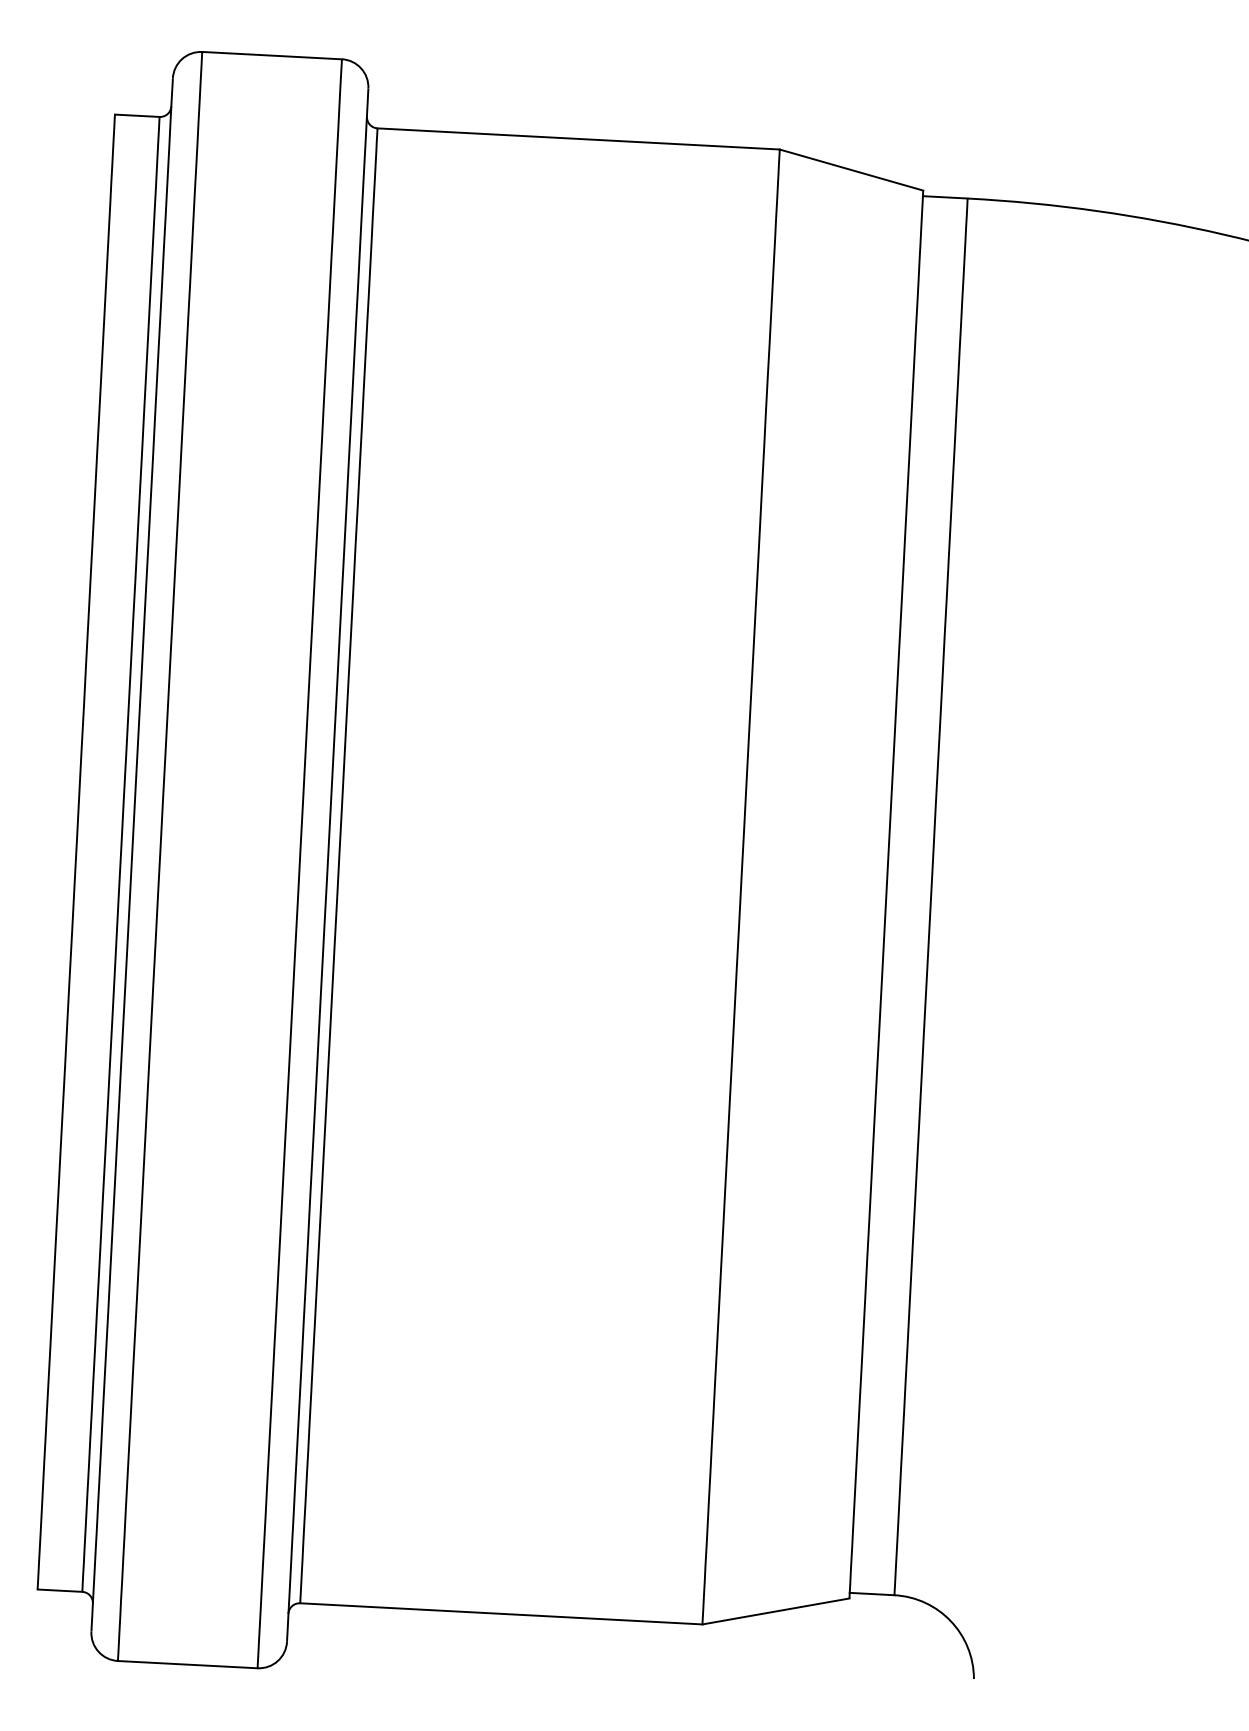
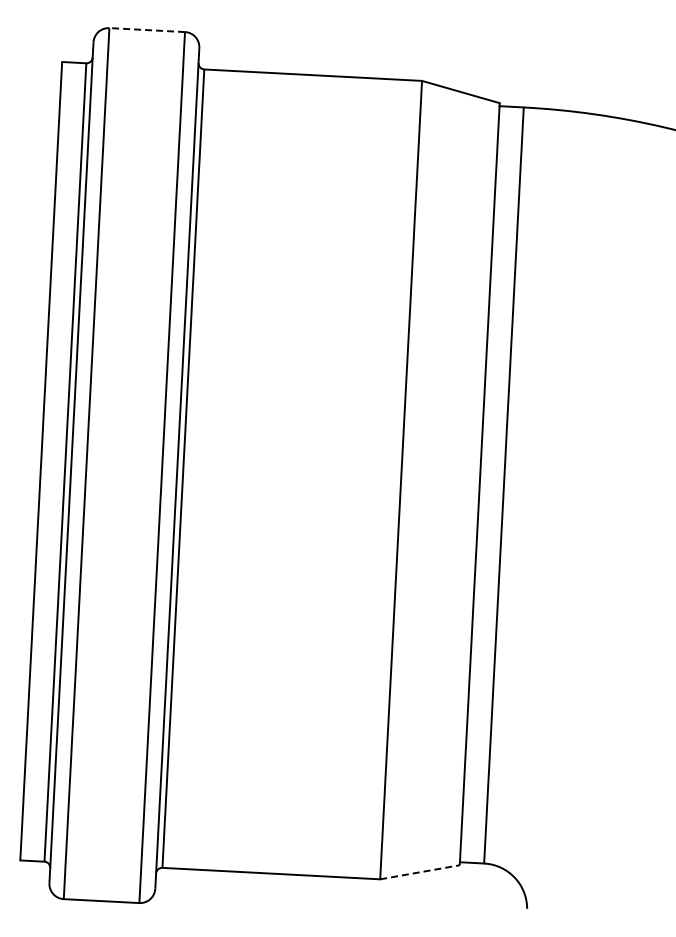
line: (272, 56) -> (147, 30), solid -> dashed
line: (776, 1611) -> (420, 872), solid -> dashed

